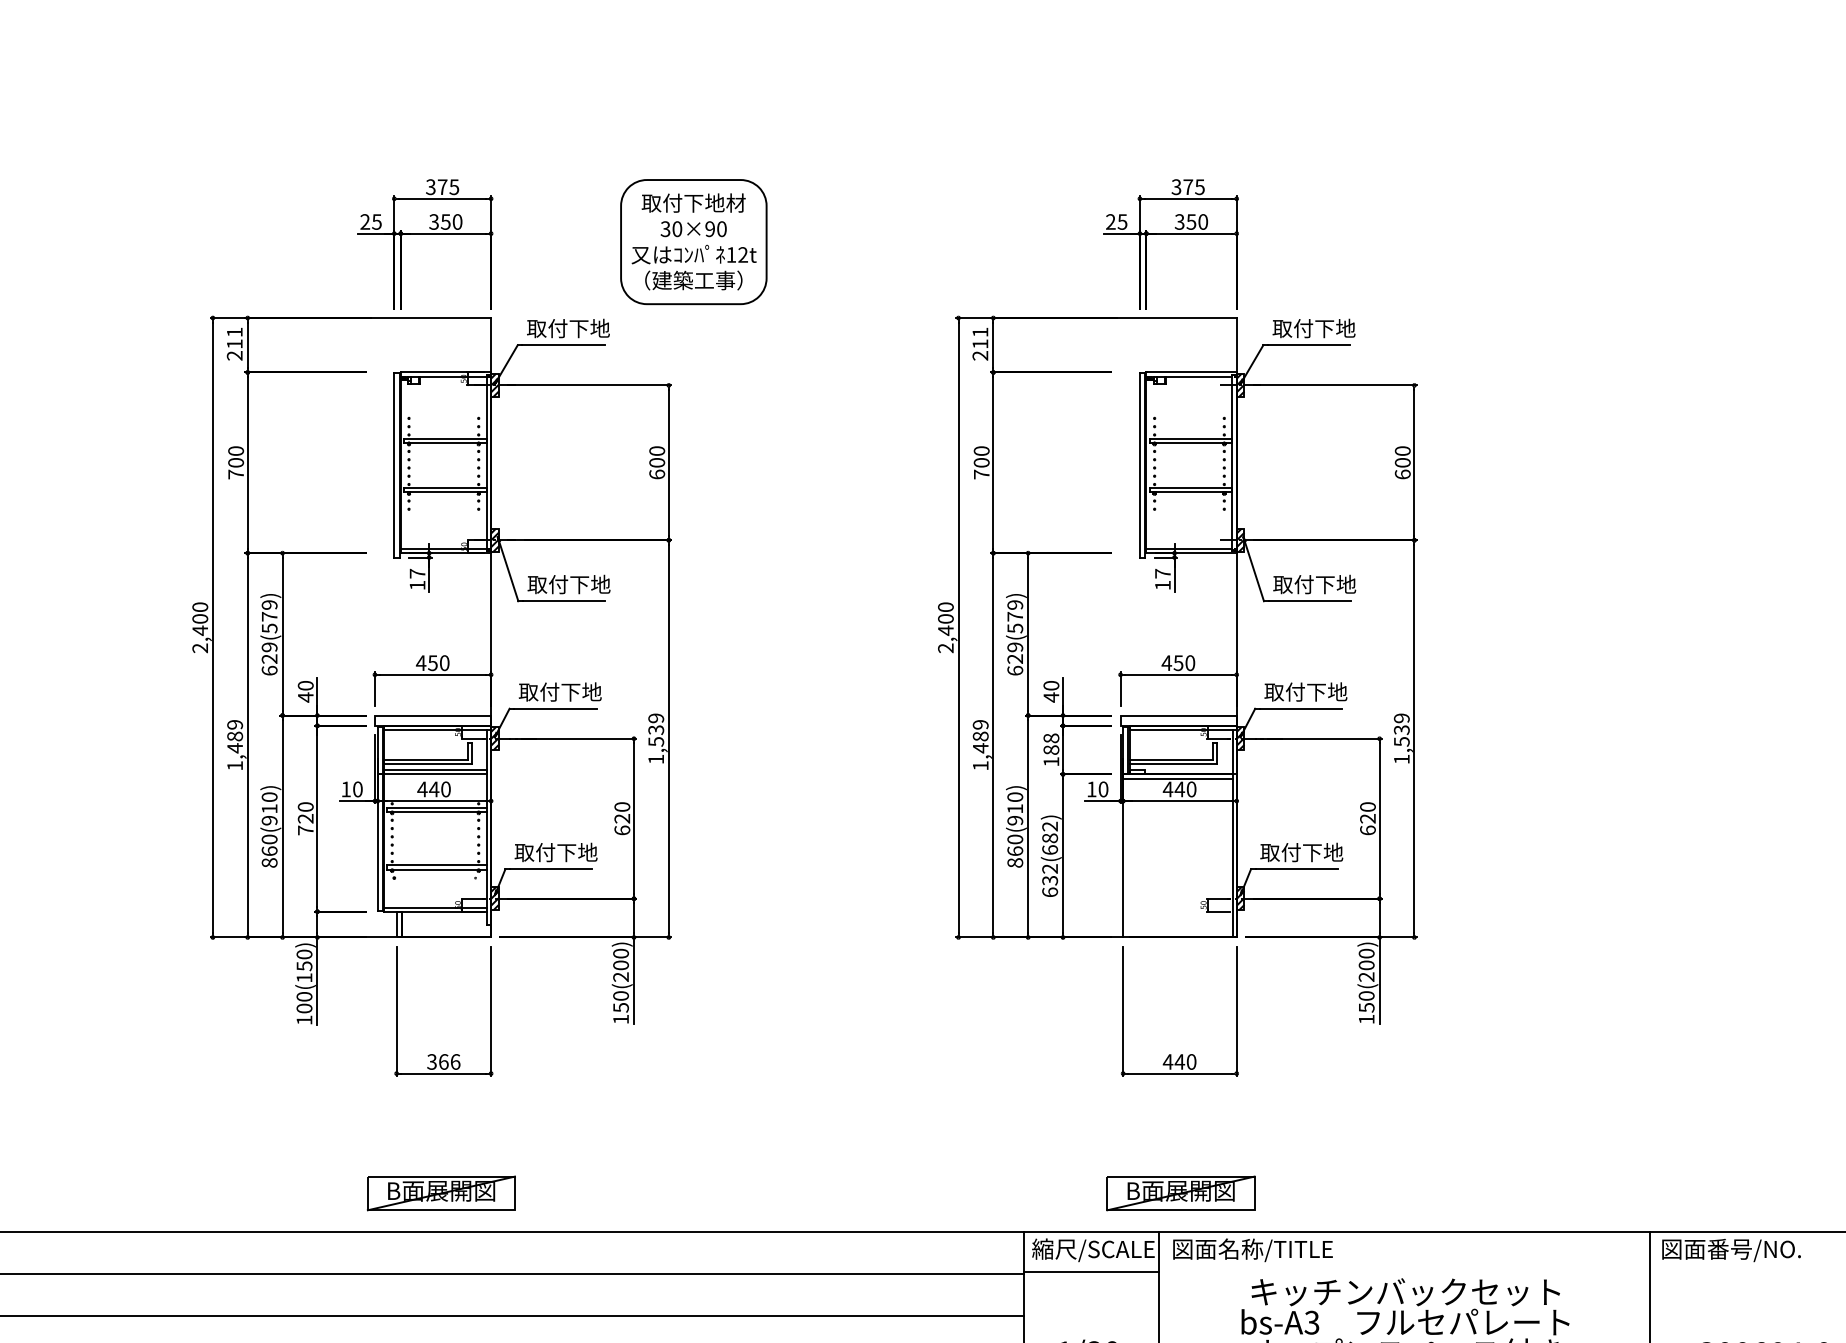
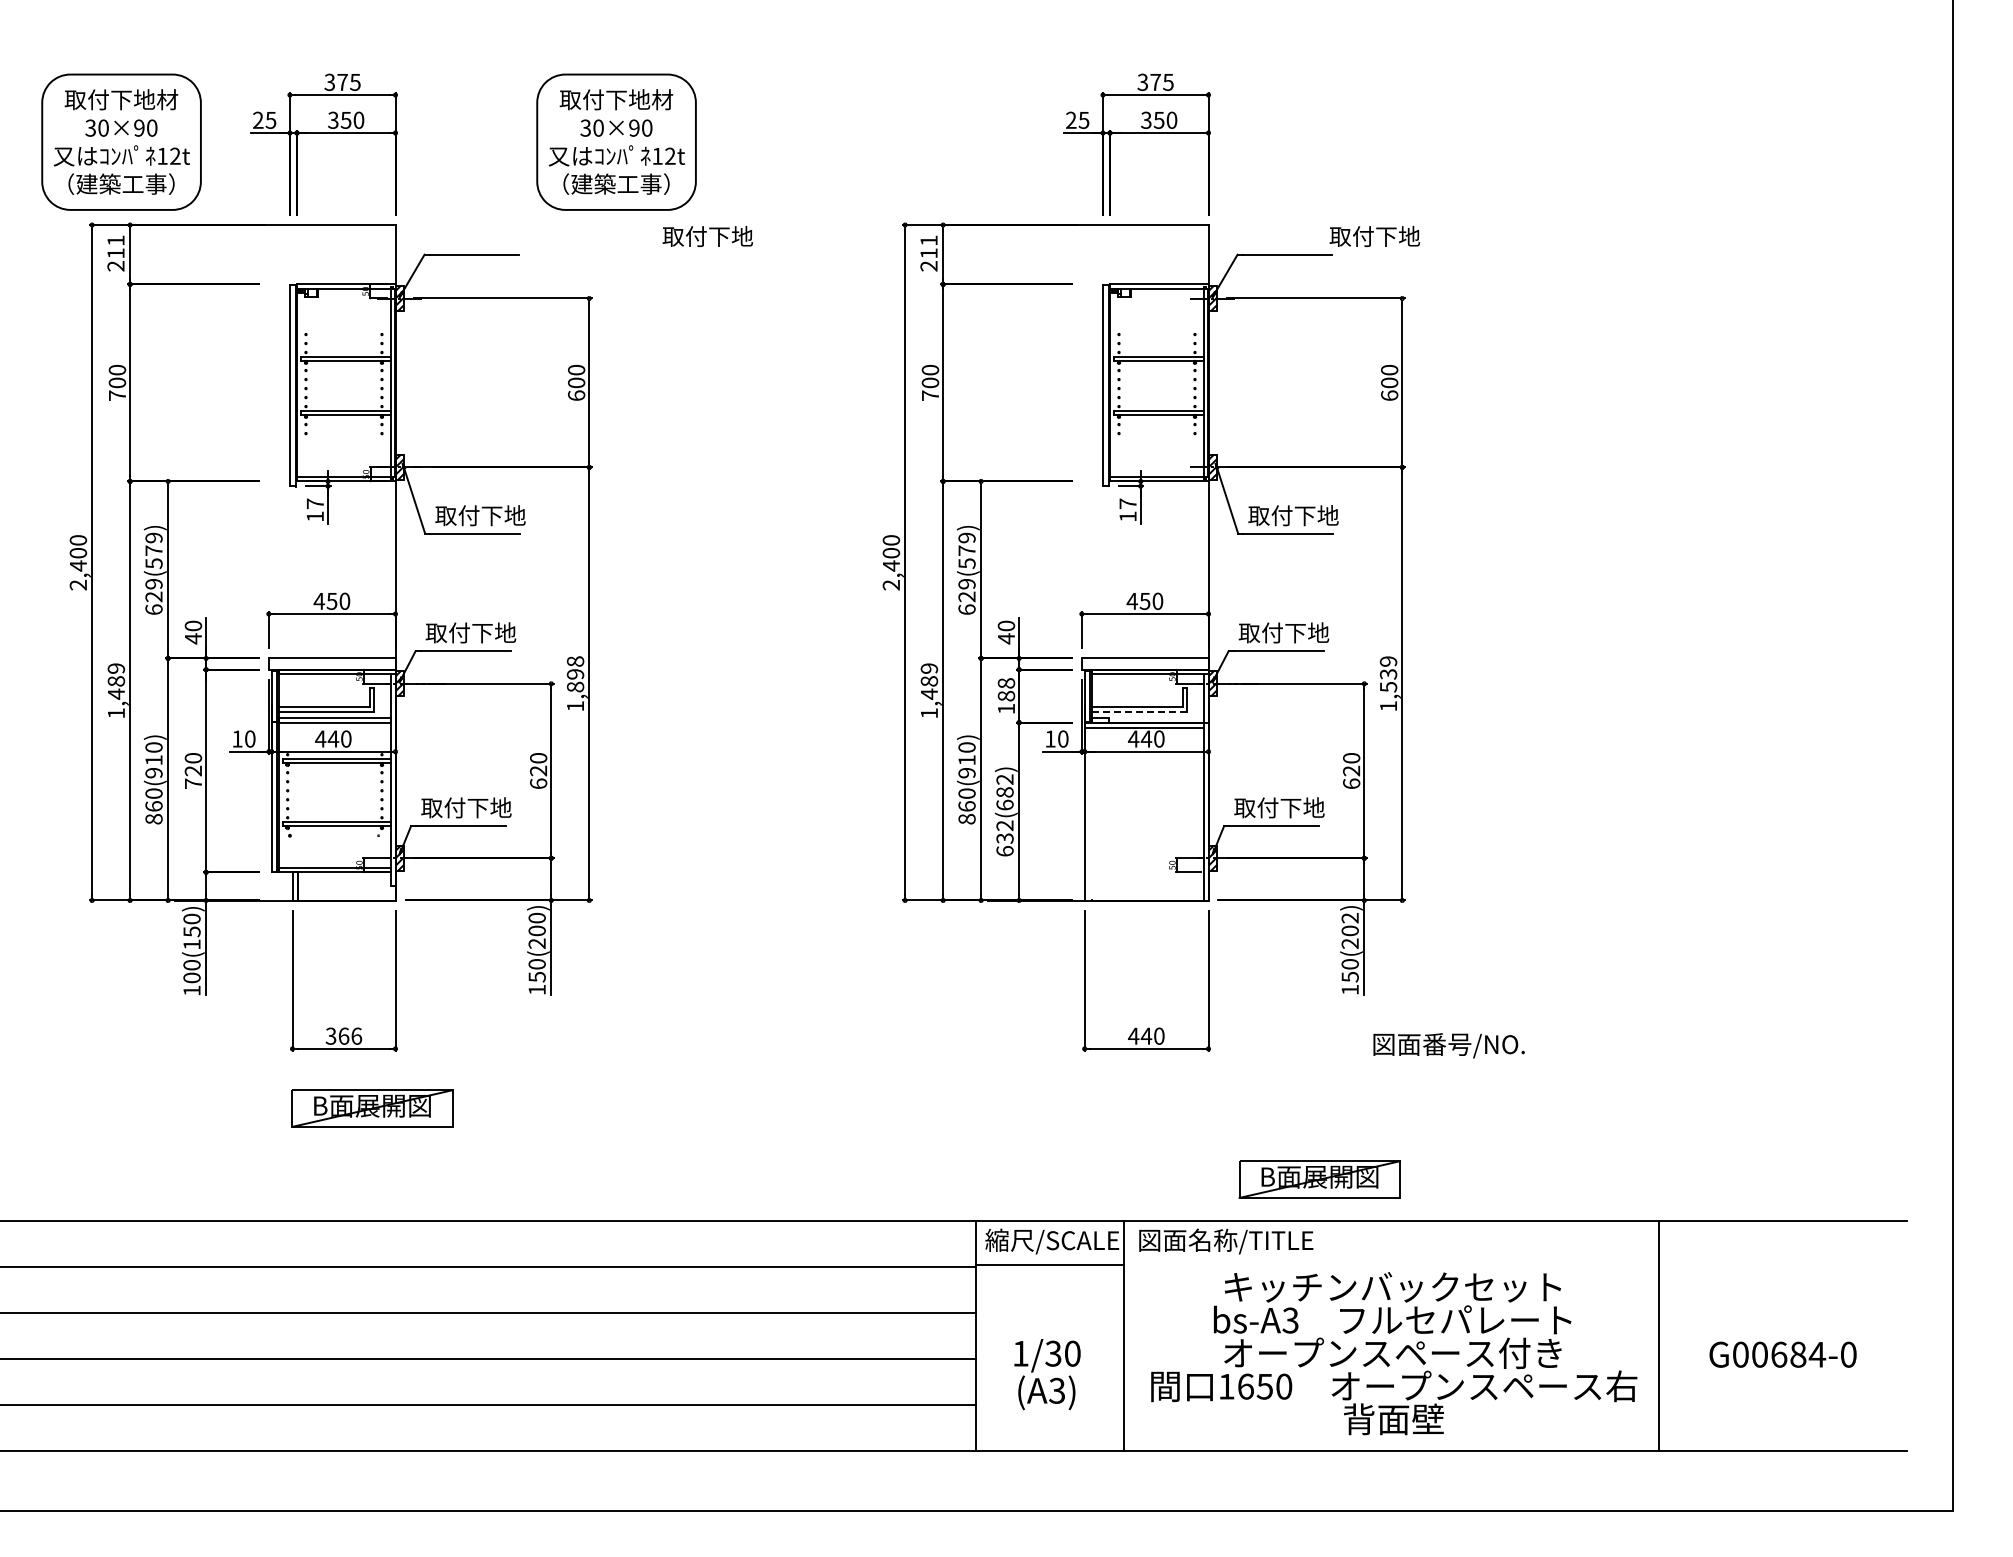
part: (239, 241) -> (121, 141), added
text: (568, 327) -> (707, 235), moved
text: (1313, 327) -> (1374, 235), moved
text: (656, 730) -> (575, 674), 1,539 -> 1,898
line: (1173, 764) -> (1139, 711), solid -> dashed
text: (1366, 953) -> (1349, 917), 150(200) -> 150(202)
part: (441, 1193) -> (372, 1108), moved
part: (1180, 1193) -> (1319, 1179), moved
text: (1731, 1250) -> (1448, 1045), moved

